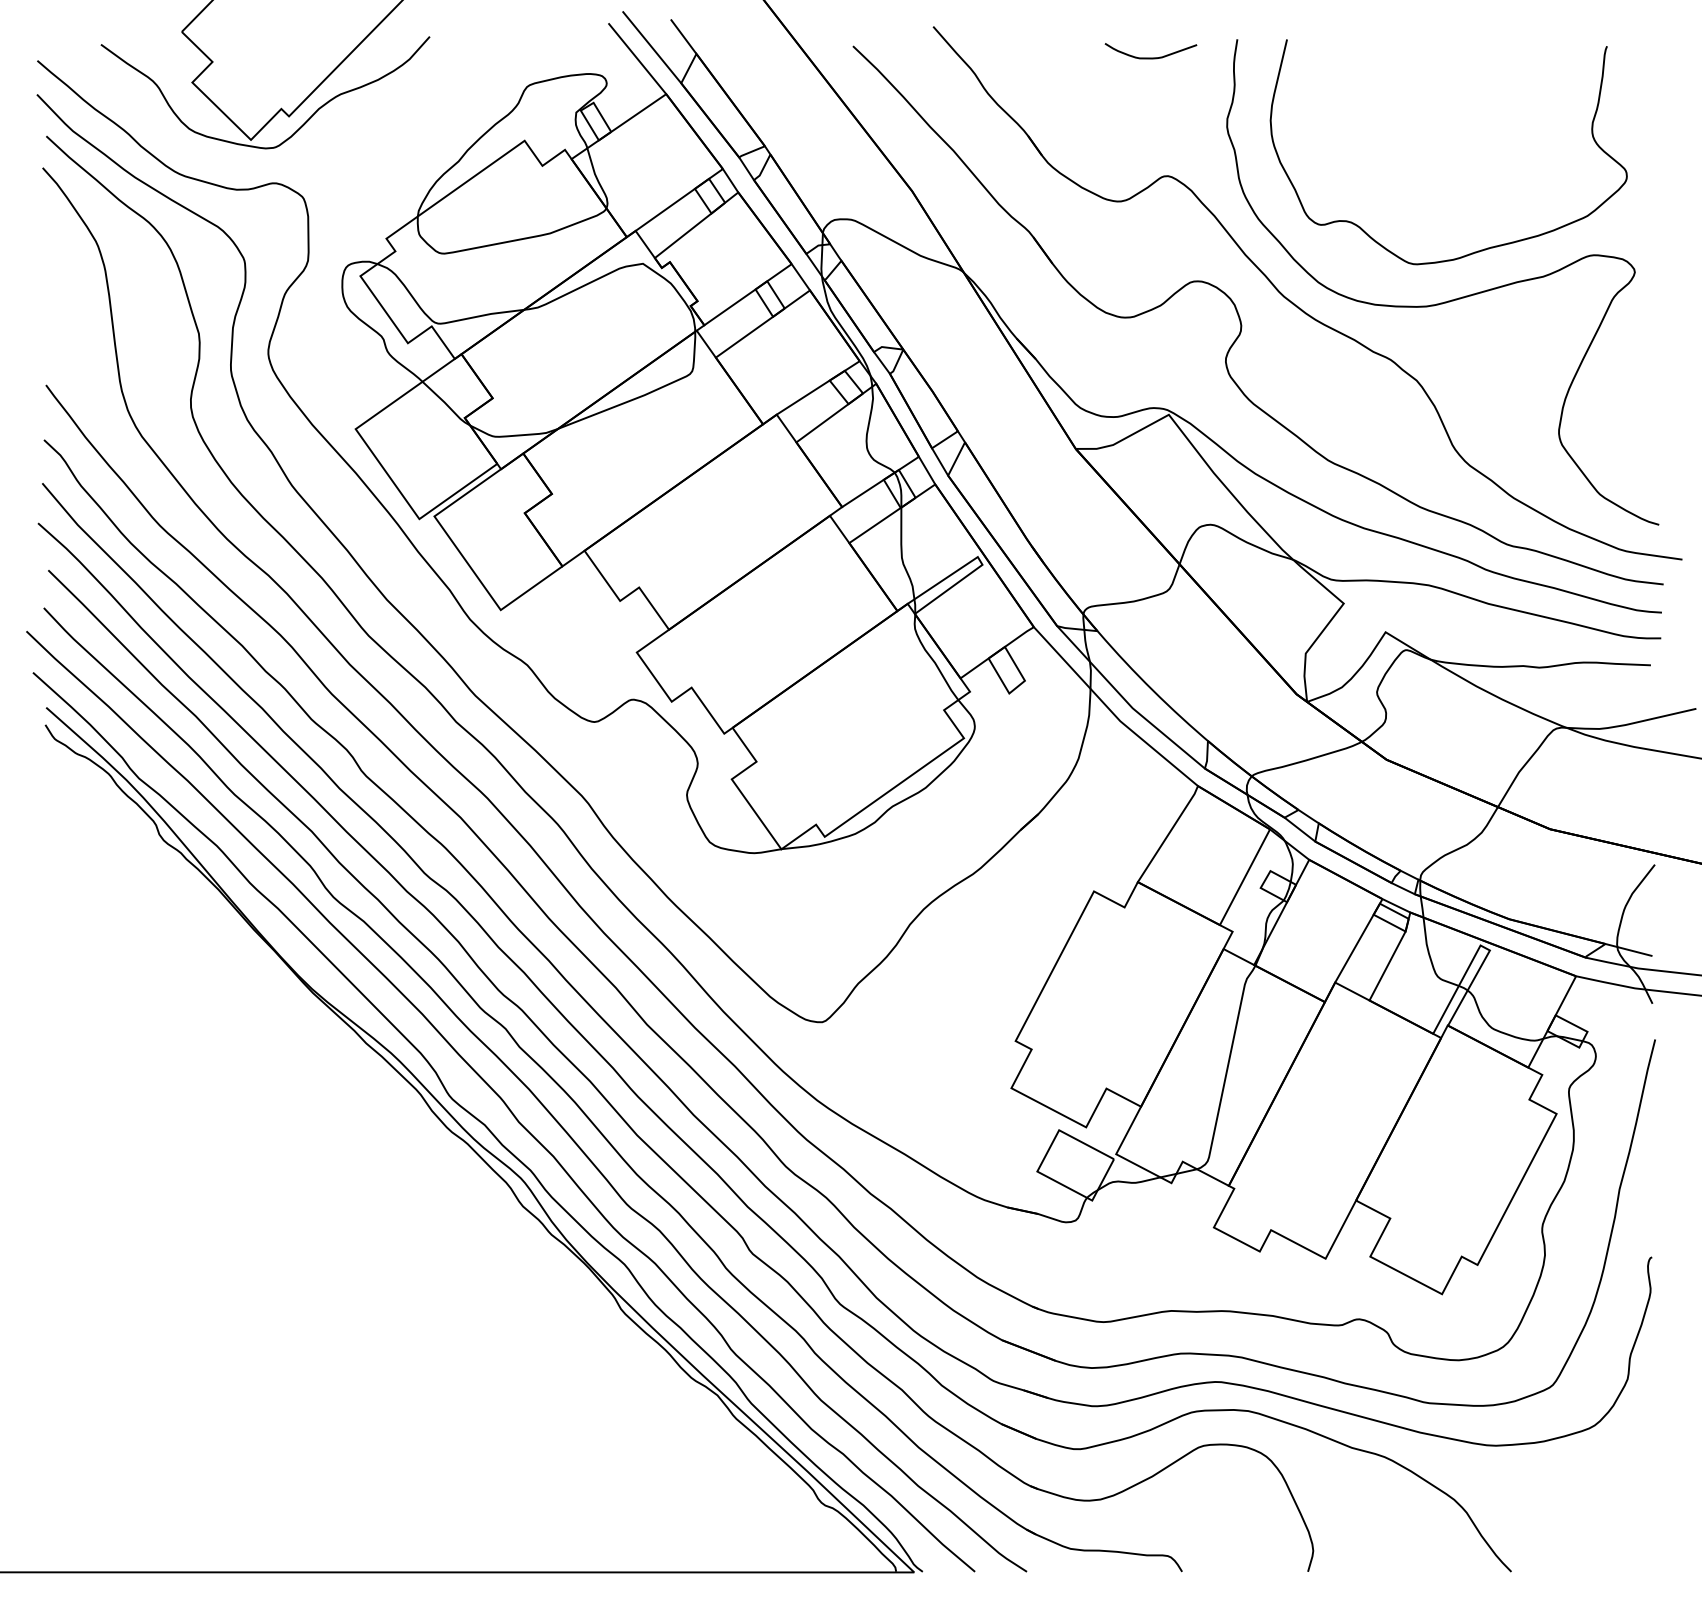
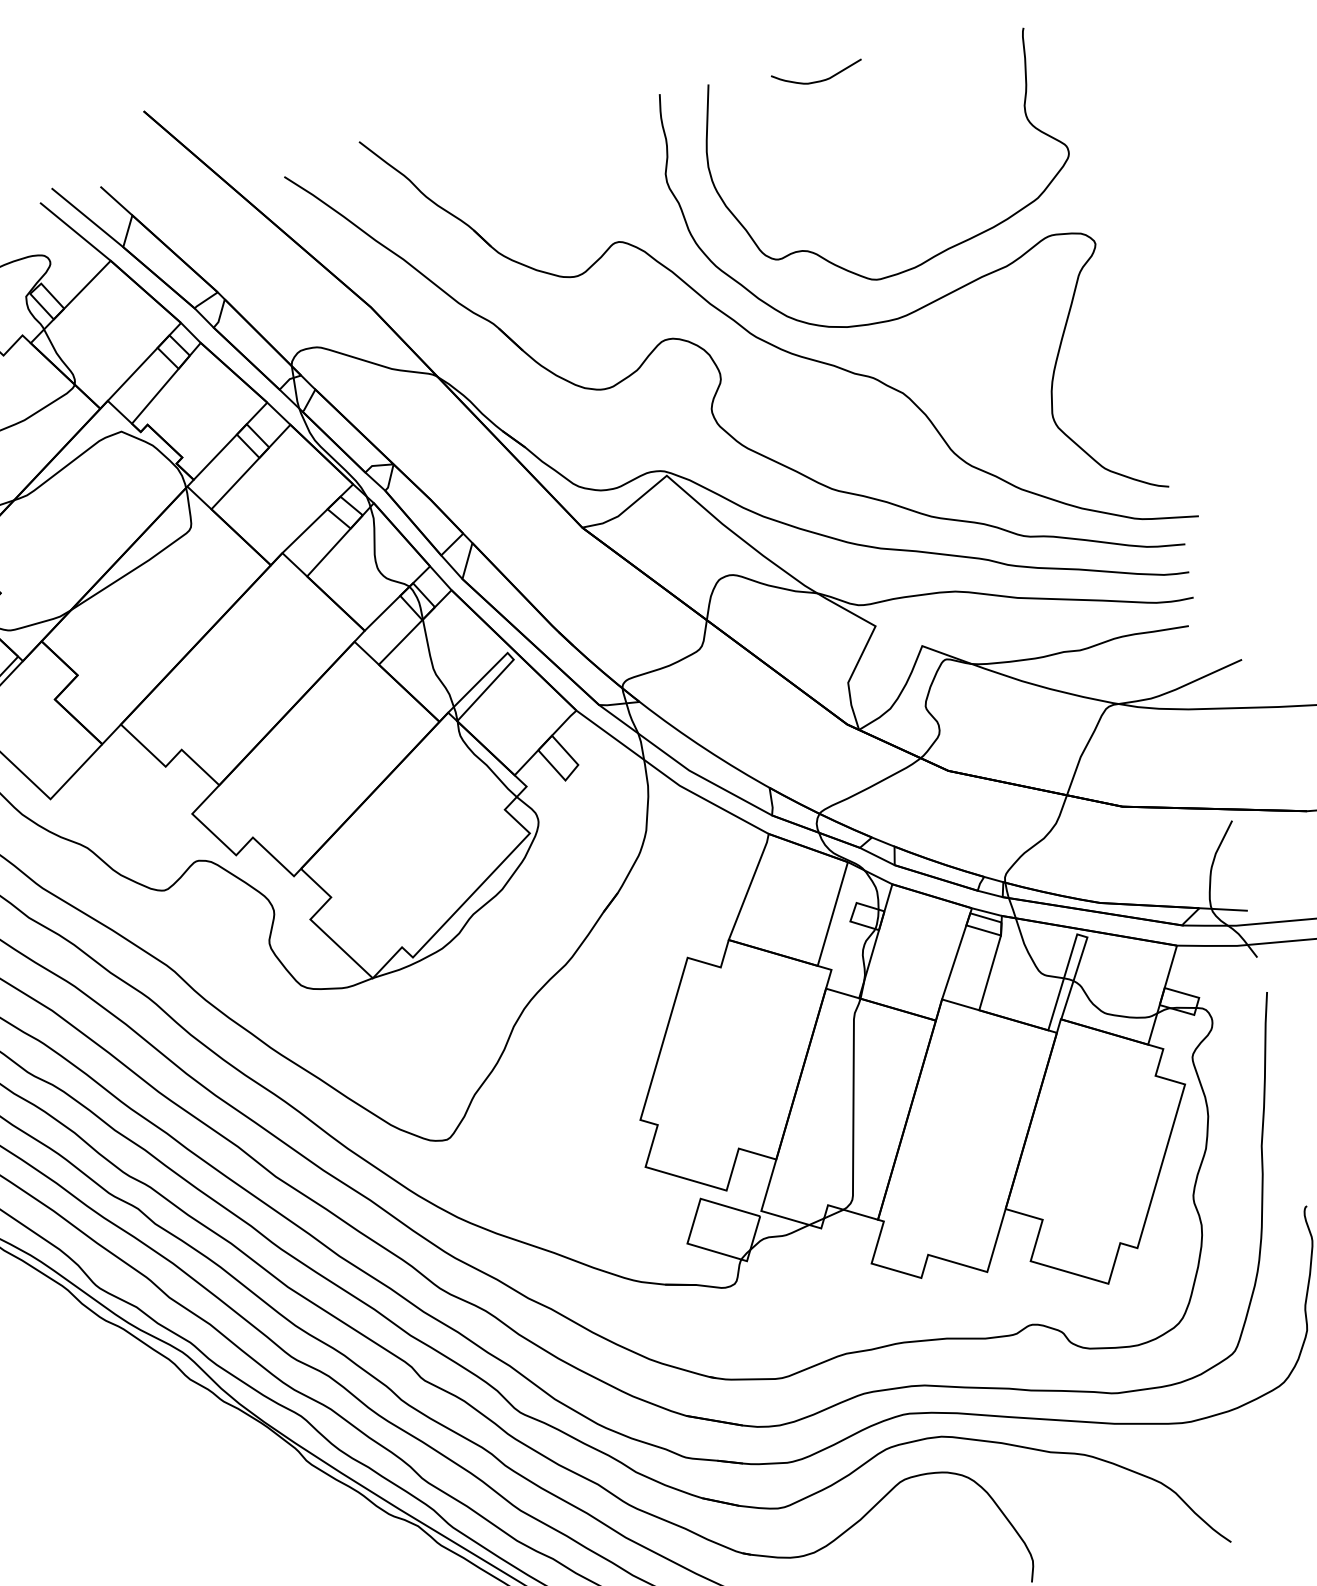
curve: (1150, 57) -> (818, 80), moved

